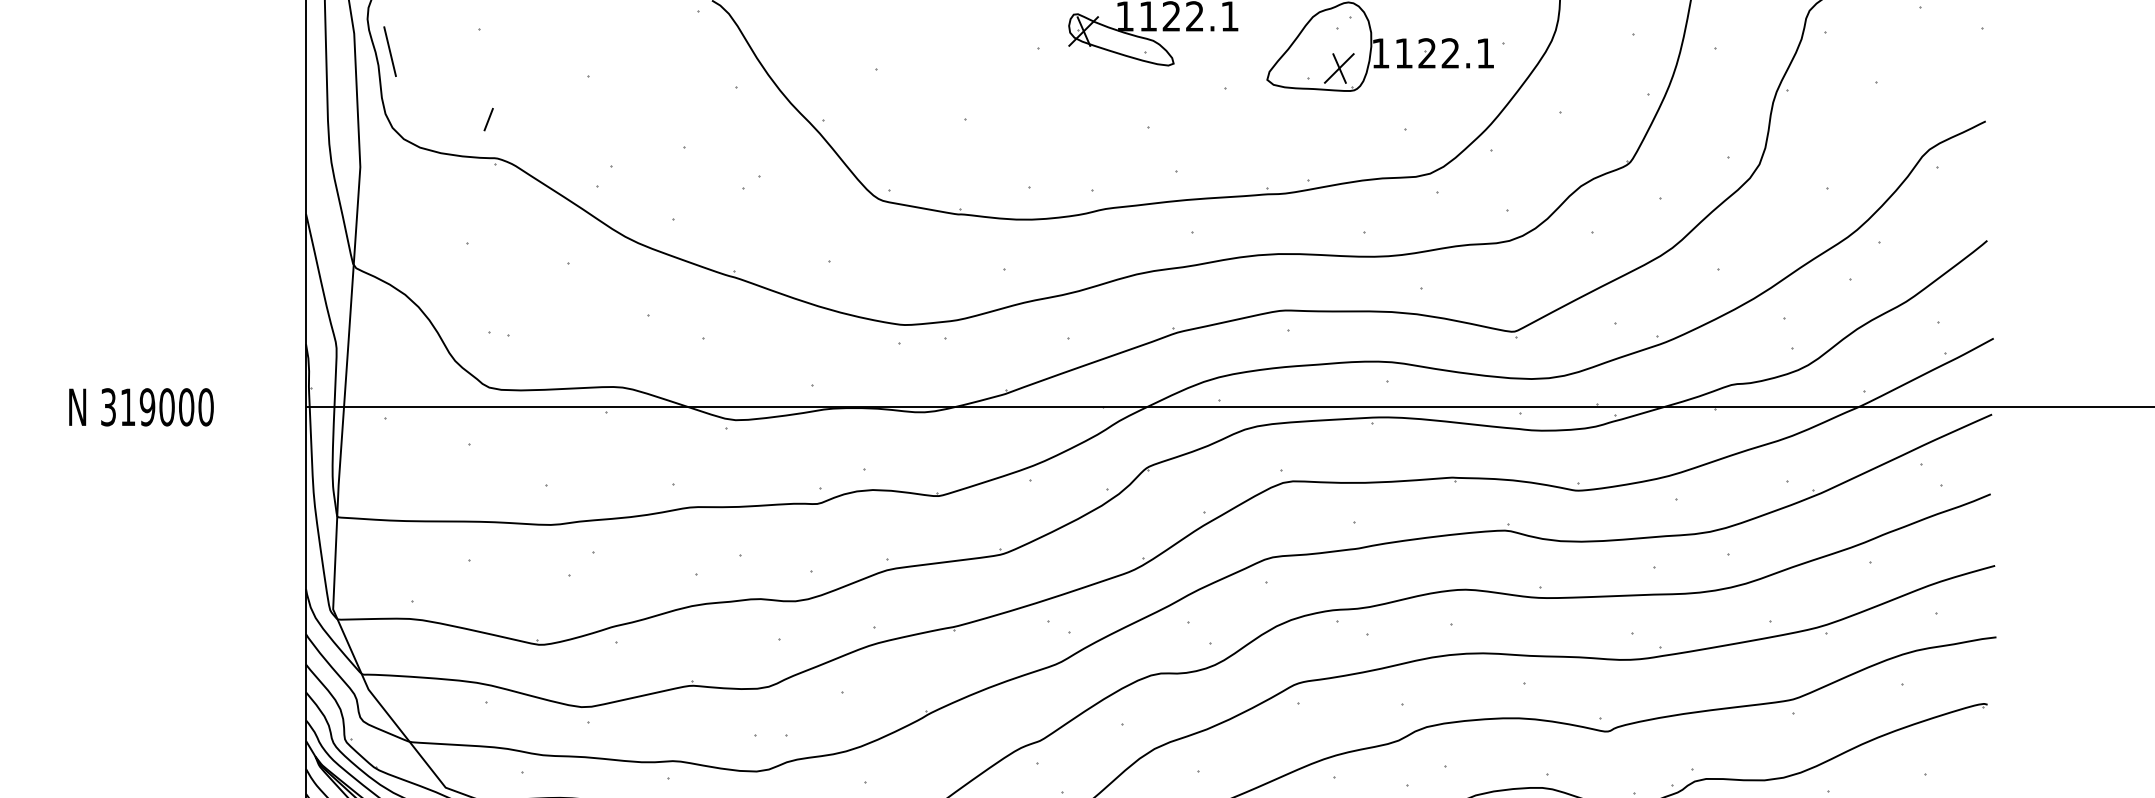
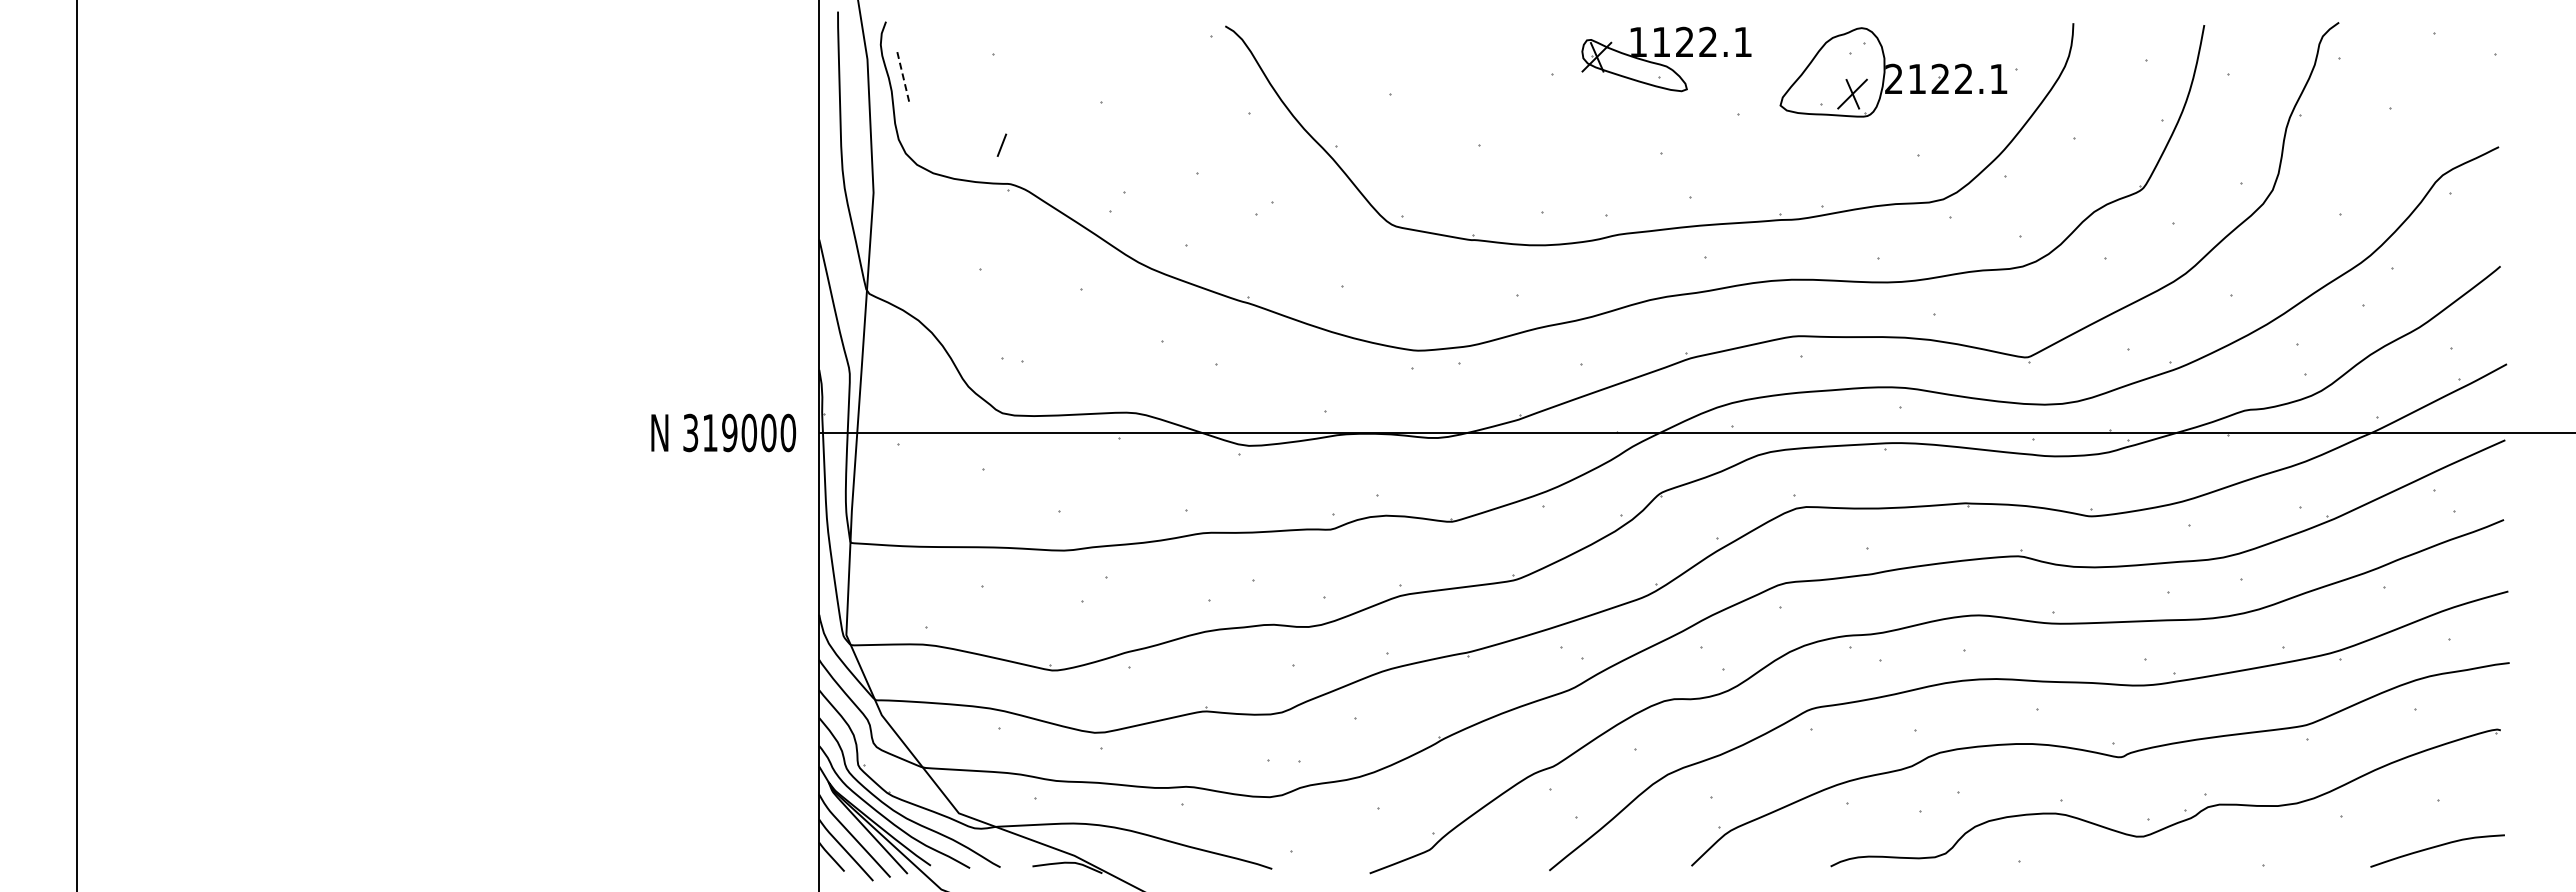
line: (390, 51) -> (903, 77), solid -> dashed
text: (1380, 52) -> (1893, 78), 1122.1 -> 2122.1
text: (141, 406) -> (723, 432), moved

